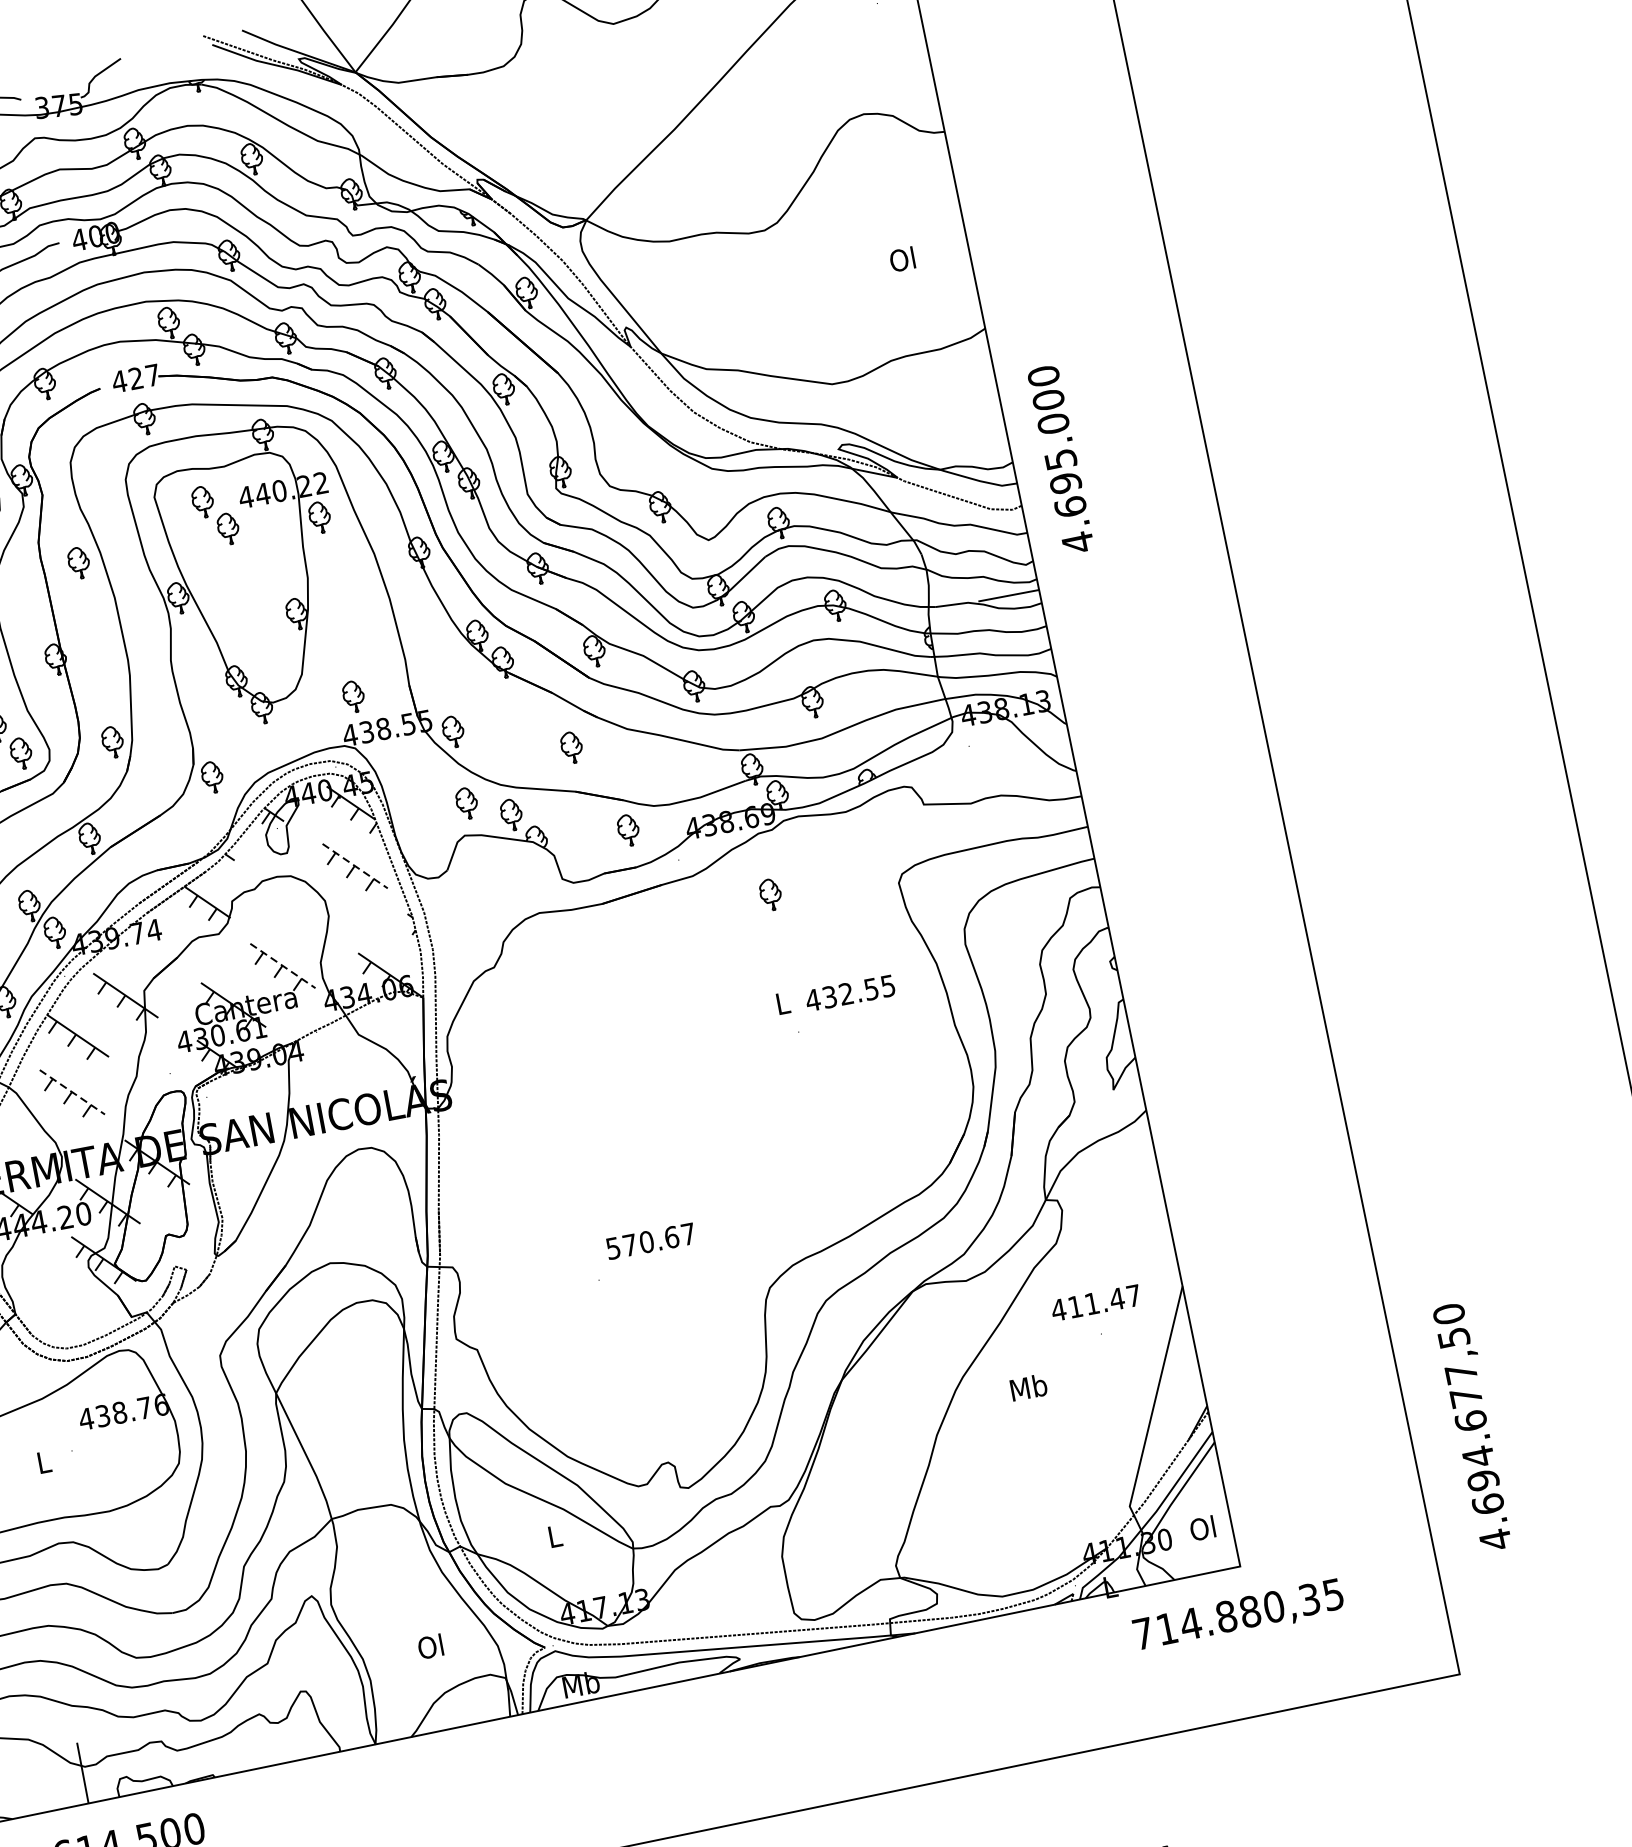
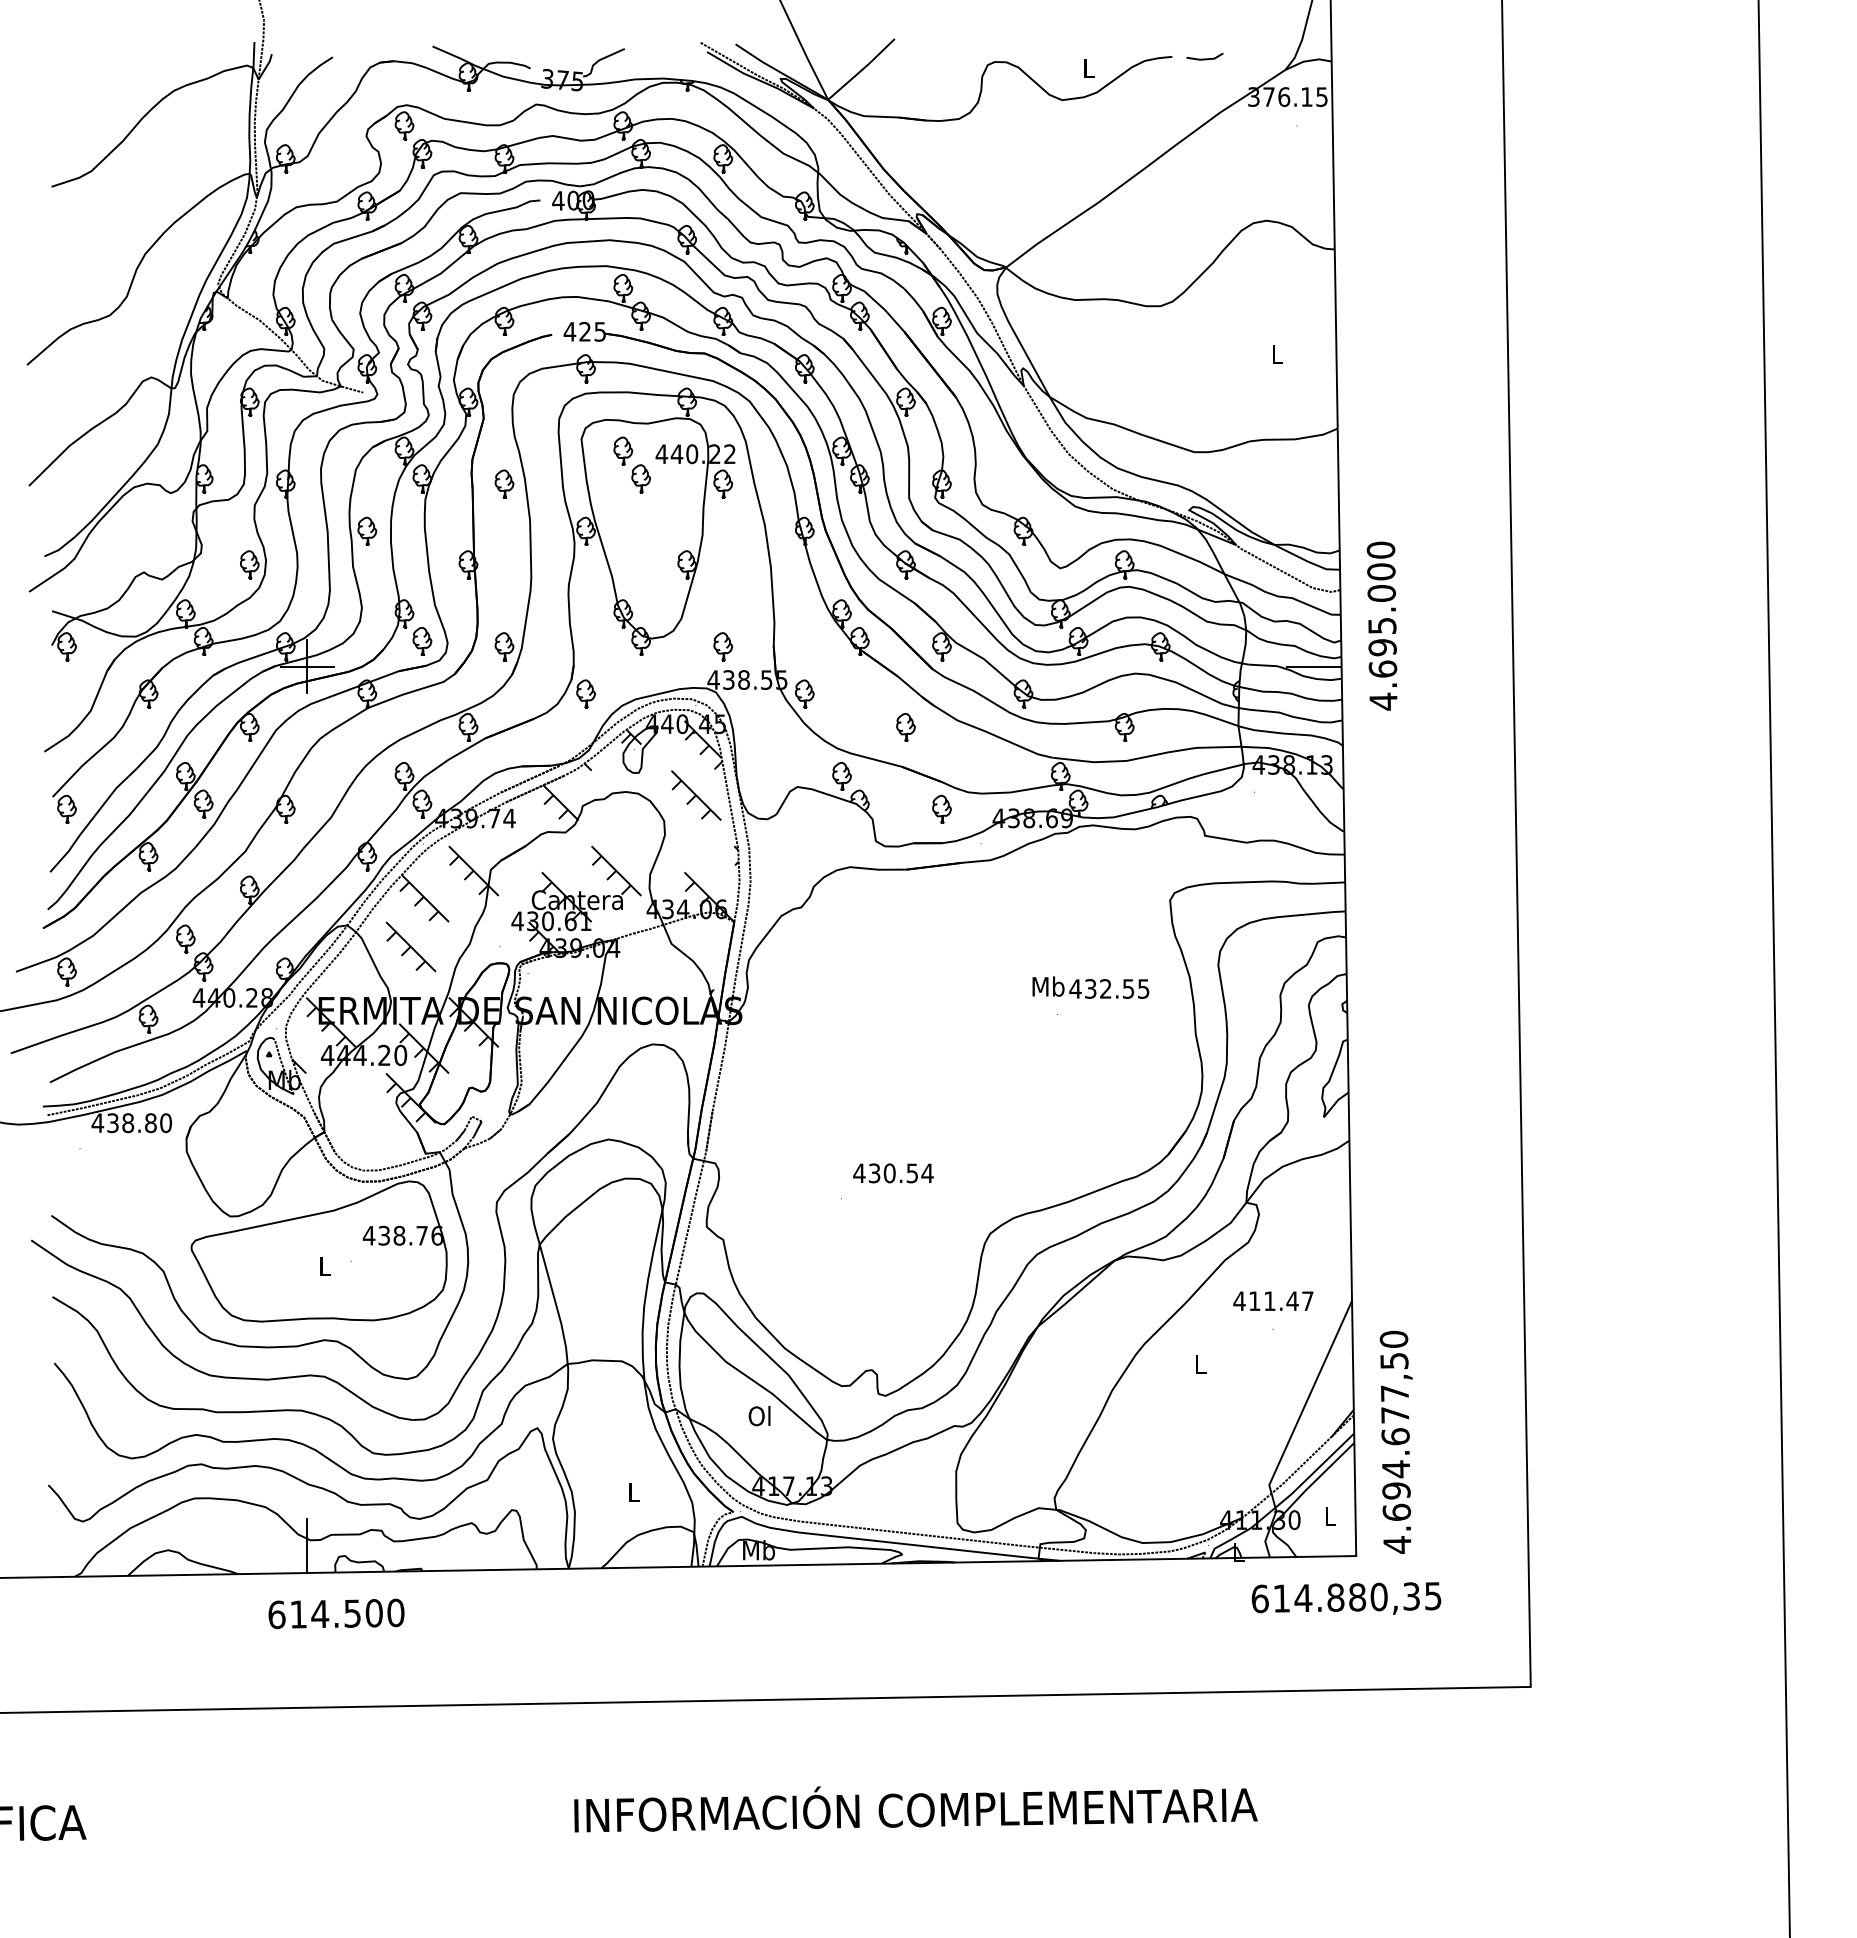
text: (902, 259) -> (1276, 354), Ol -> L
text: (151, 375) -> (599, 331), 427 -> 425
text: (1059, 459) -> (1381, 625), moved
part: (466, 802) -> (804, 758), removed
line: (355, 866) -> (696, 795), dashed -> solid
part: (770, 893) -> (1055, 888), removed
line: (283, 966) -> (616, 871), dashed -> solid
text: (782, 1003) -> (1048, 986), L -> Mb
line: (73, 1092) -> (411, 947), dashed -> solid
text: (650, 1241) -> (893, 1173), 570.67 -> 430.54
text: (1028, 1387) -> (1200, 1364), Mb -> L
text: (1472, 1427) -> (1395, 1442), moved
text: (1202, 1528) -> (1329, 1516), Ol -> L
text: (553, 1535) -> (759, 1415), L -> Ol
text: (1142, 1633) -> (1259, 1598), 714.880,35 -> 614.880,35
text: (429, 1647) -> (632, 1492), Ol -> L

